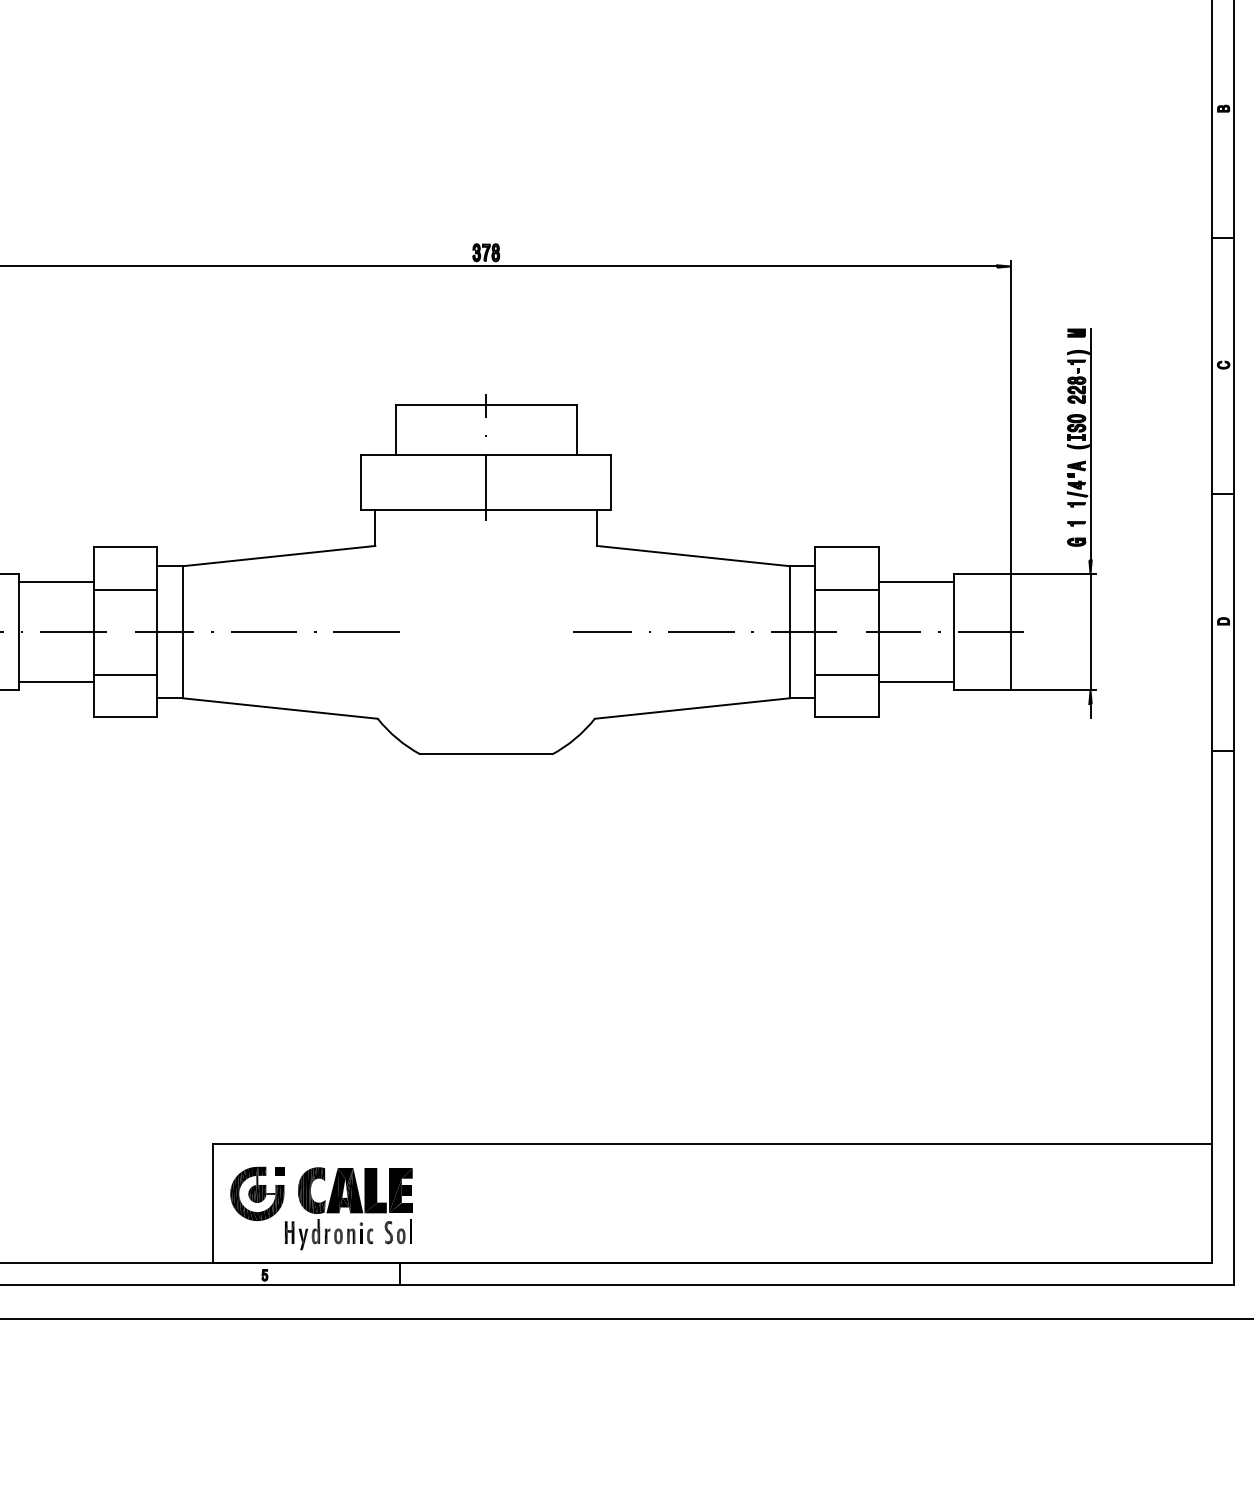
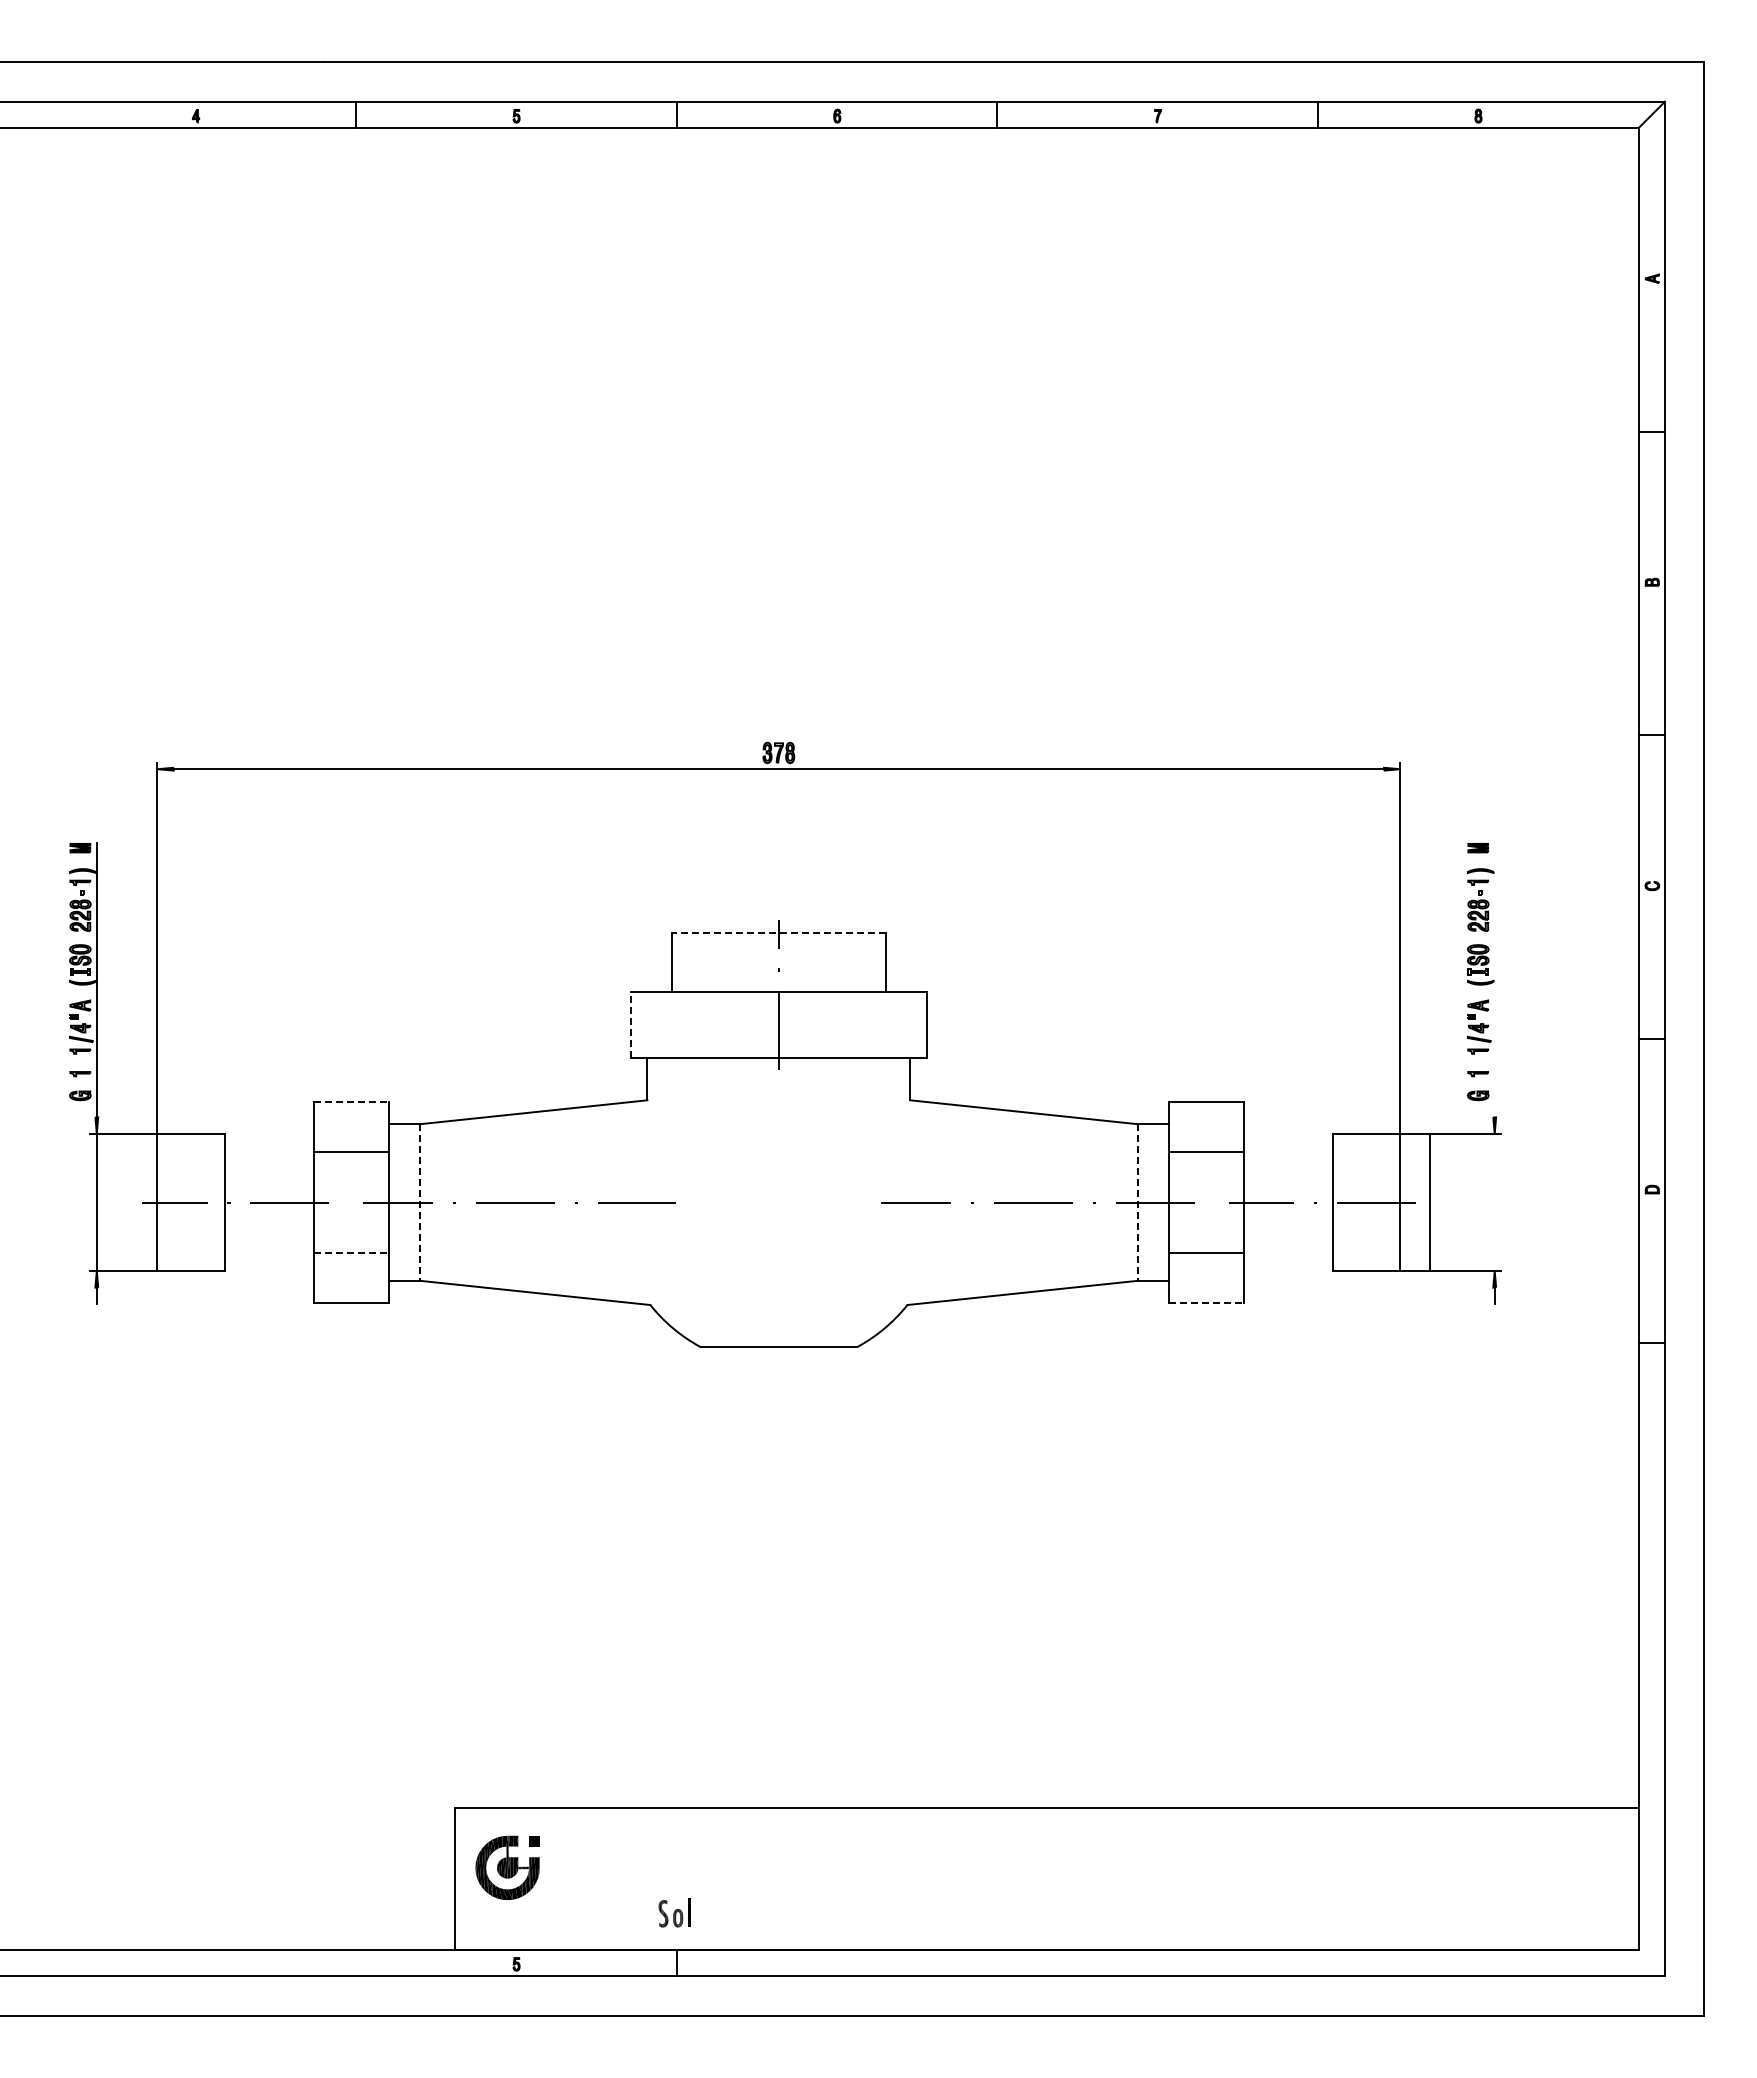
line: (485, 404) -> (778, 932), solid -> dashed
line: (1090, 444) -> (1494, 980), removed
line: (361, 481) -> (630, 1024), solid -> dashed
line: (125, 546) -> (351, 1101), solid -> dashed
line: (55, 582) -> (268, 1143), removed
line: (916, 582) -> (1288, 1143), removed
line: (1090, 632) -> (1429, 1202), moved
line: (182, 633) -> (419, 1203), solid -> dashed
line: (789, 633) -> (1138, 1203), solid -> dashed
line: (125, 674) -> (351, 1252), solid -> dashed
line: (55, 682) -> (268, 1261), removed
line: (916, 682) -> (1288, 1261), removed
line: (847, 717) -> (1206, 1303), solid -> dashed
part: (348, 1208) -> (615, 1885), removed

